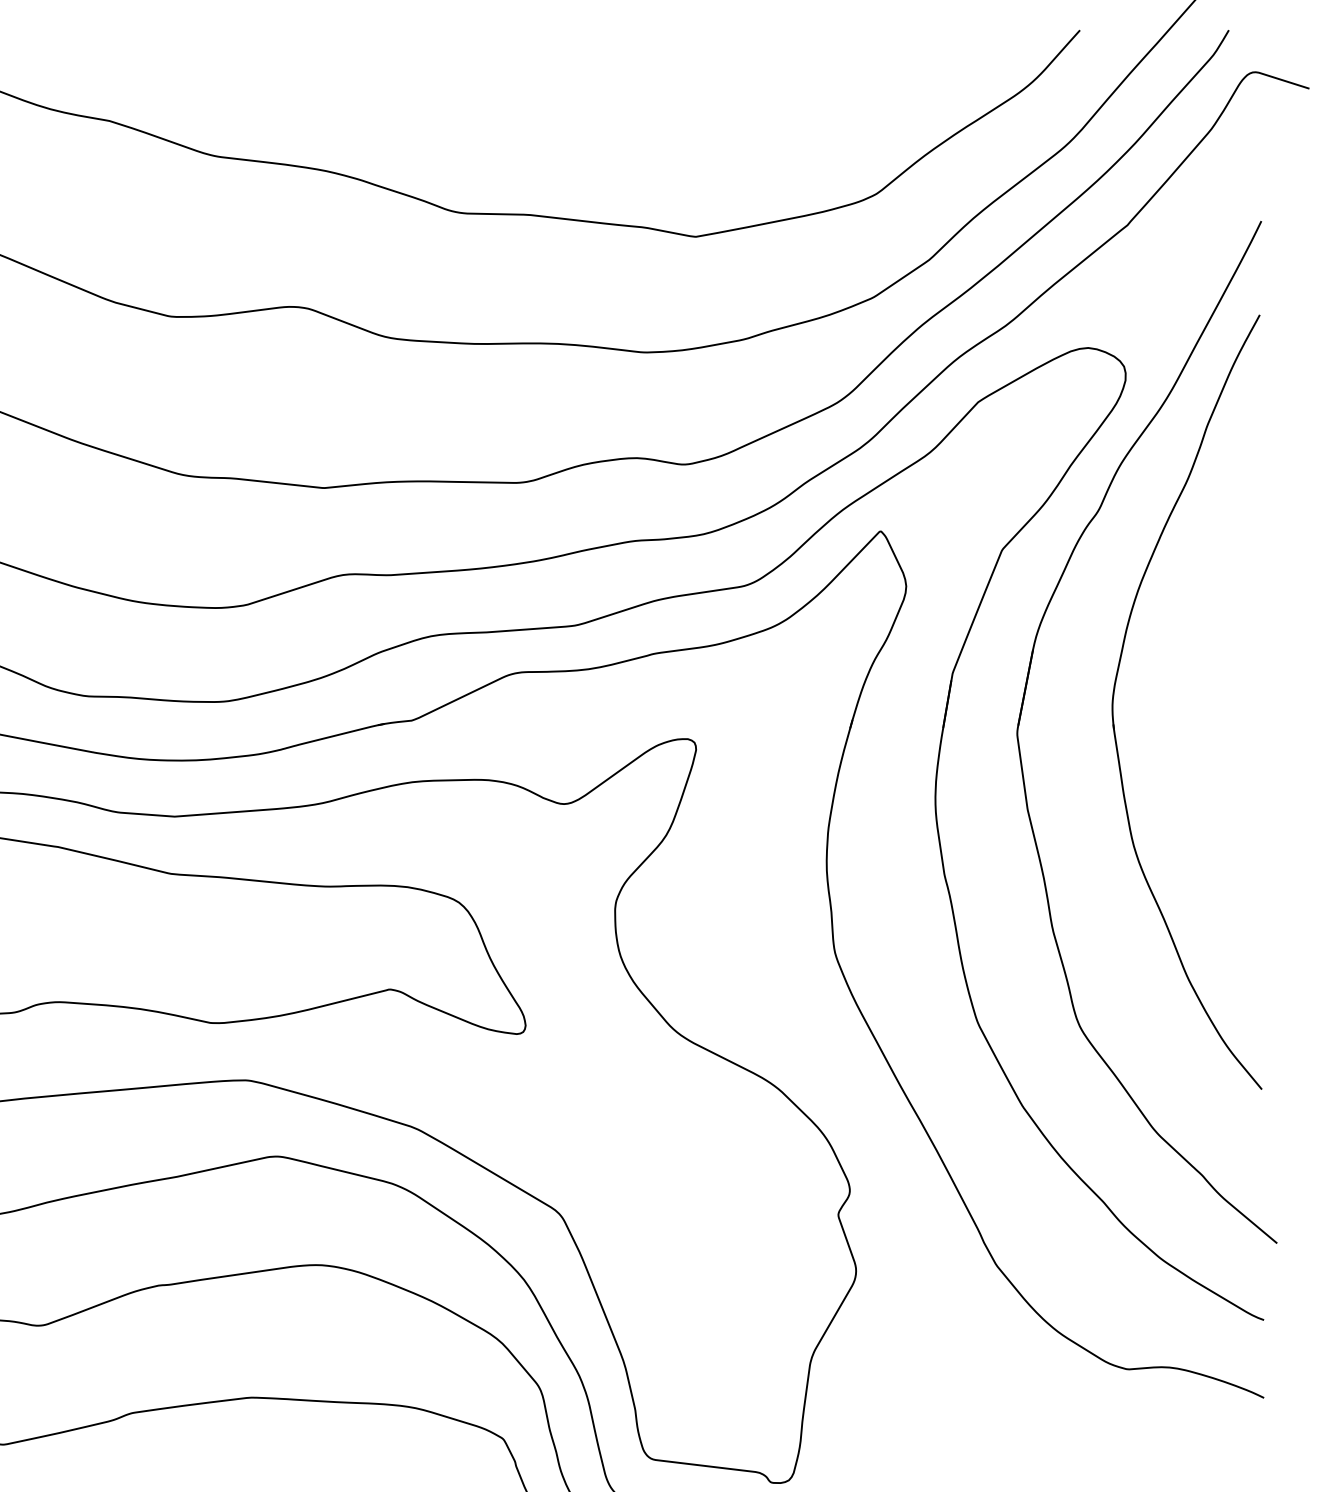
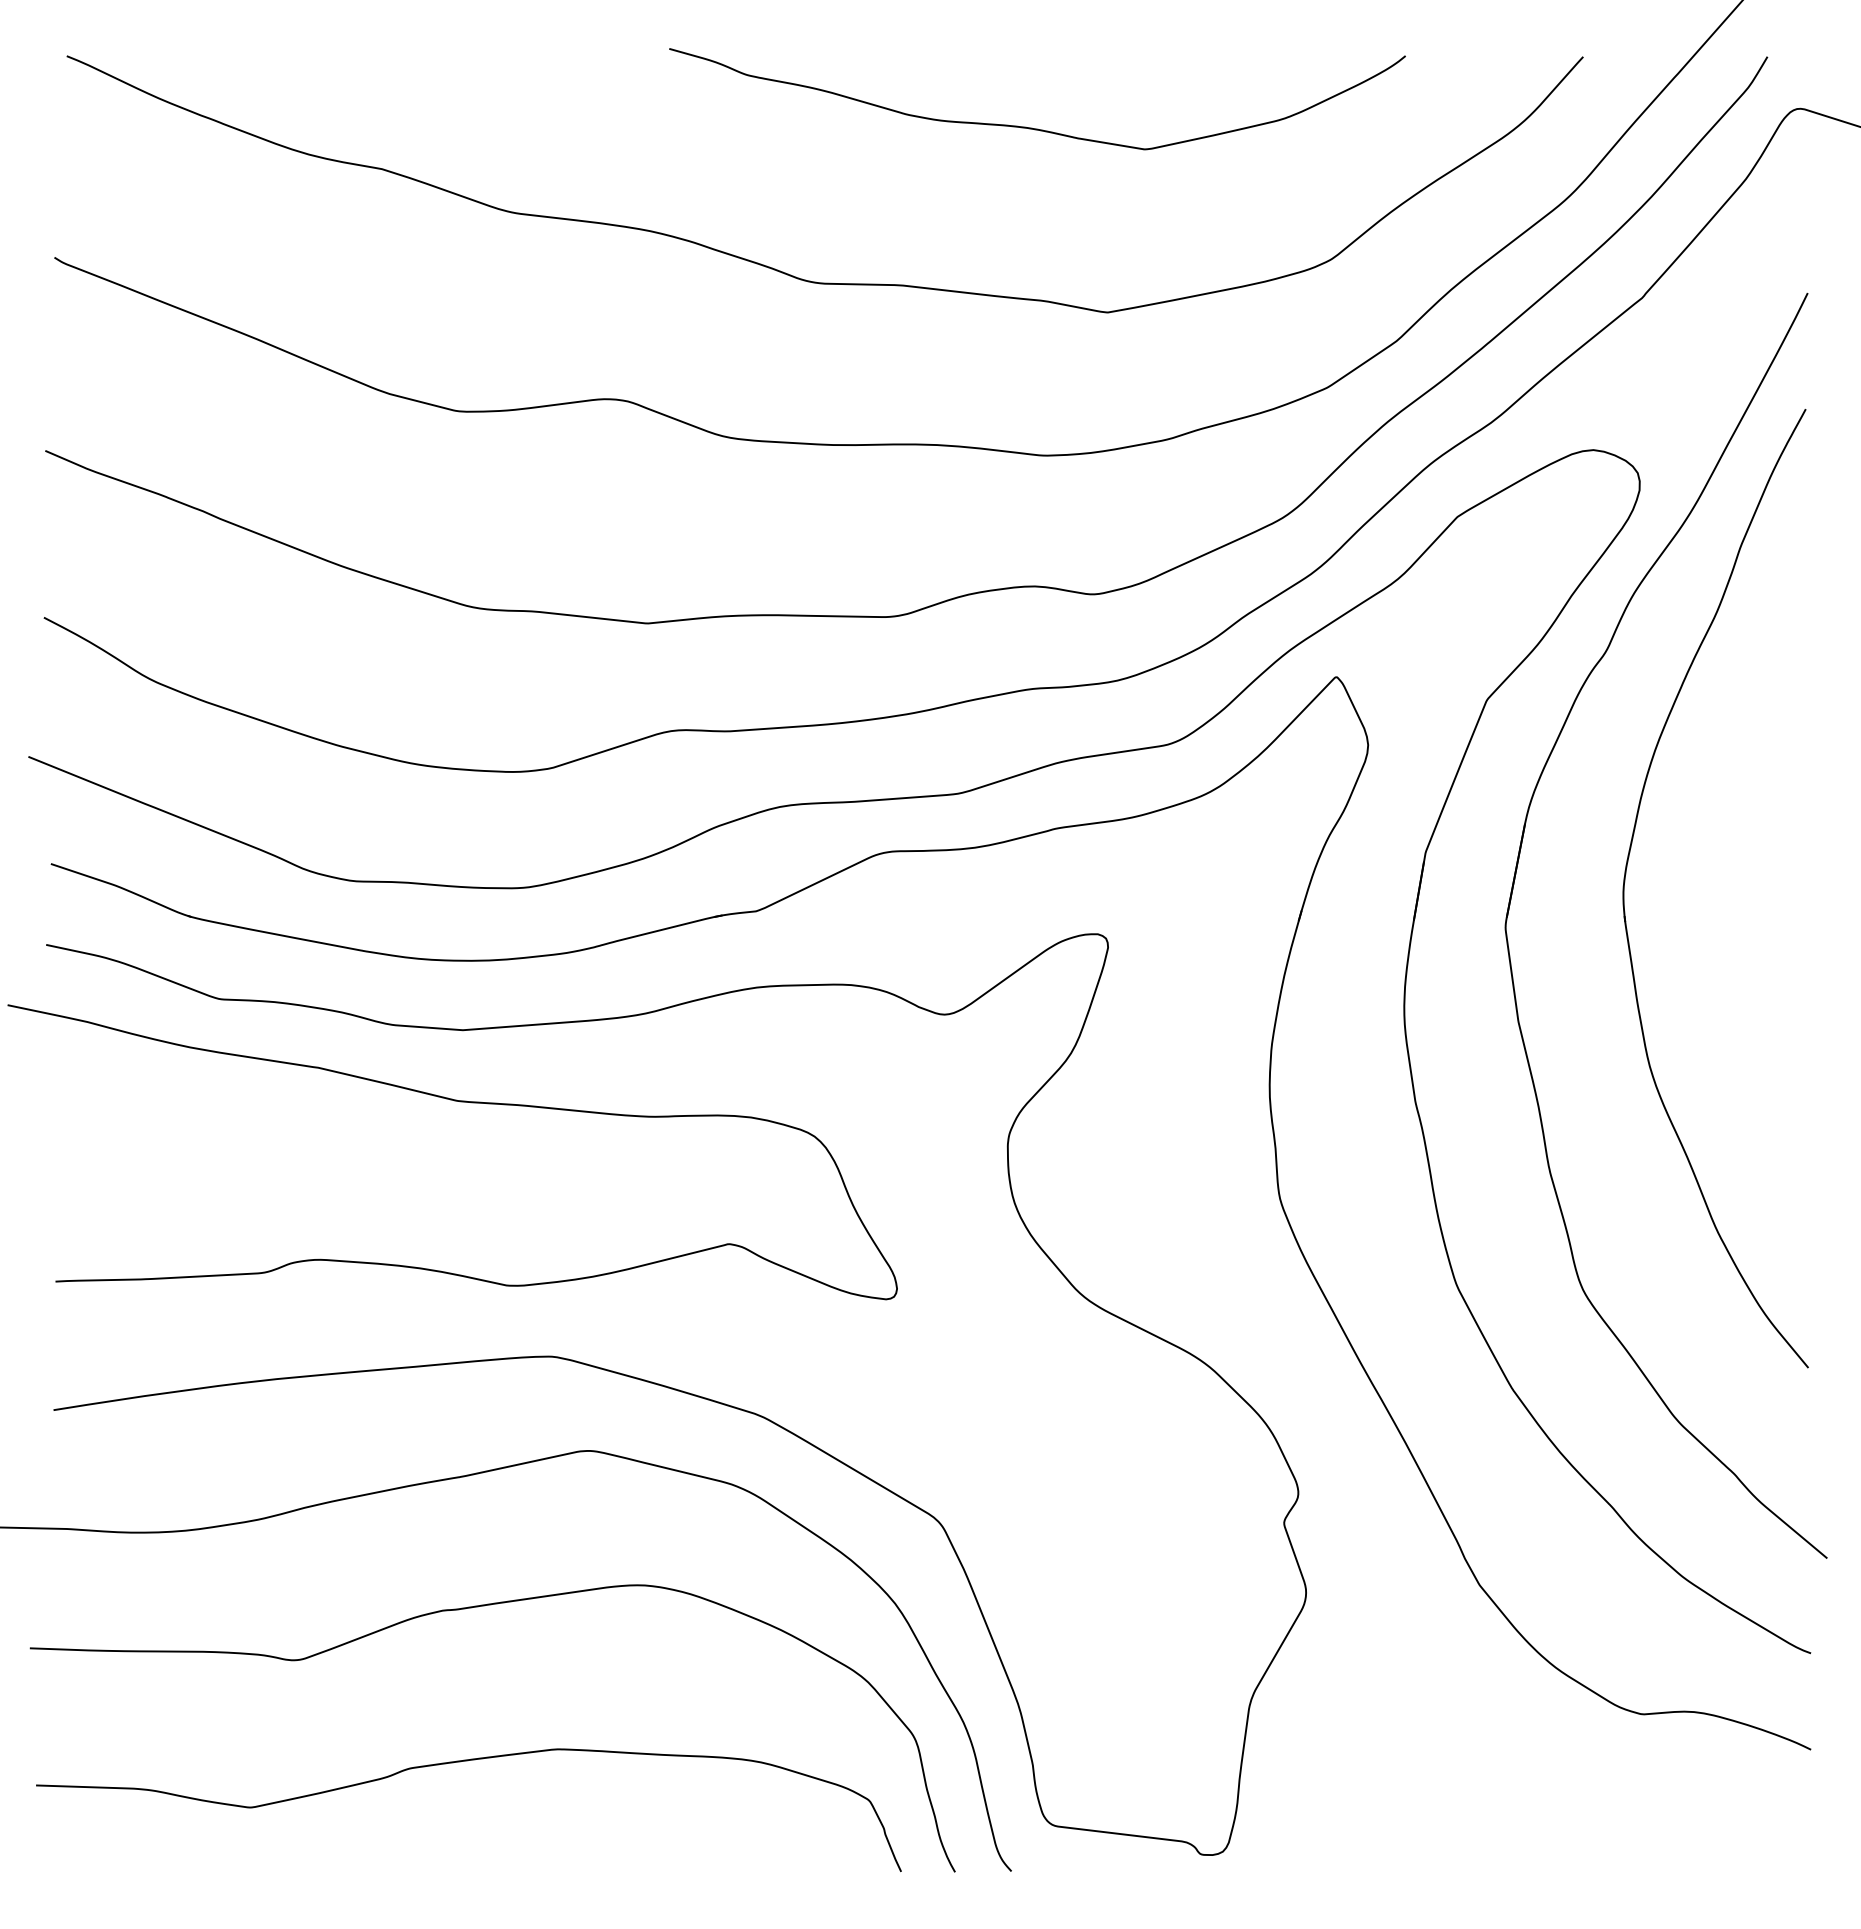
curve: (635, 87) -> (1032, 127), added

